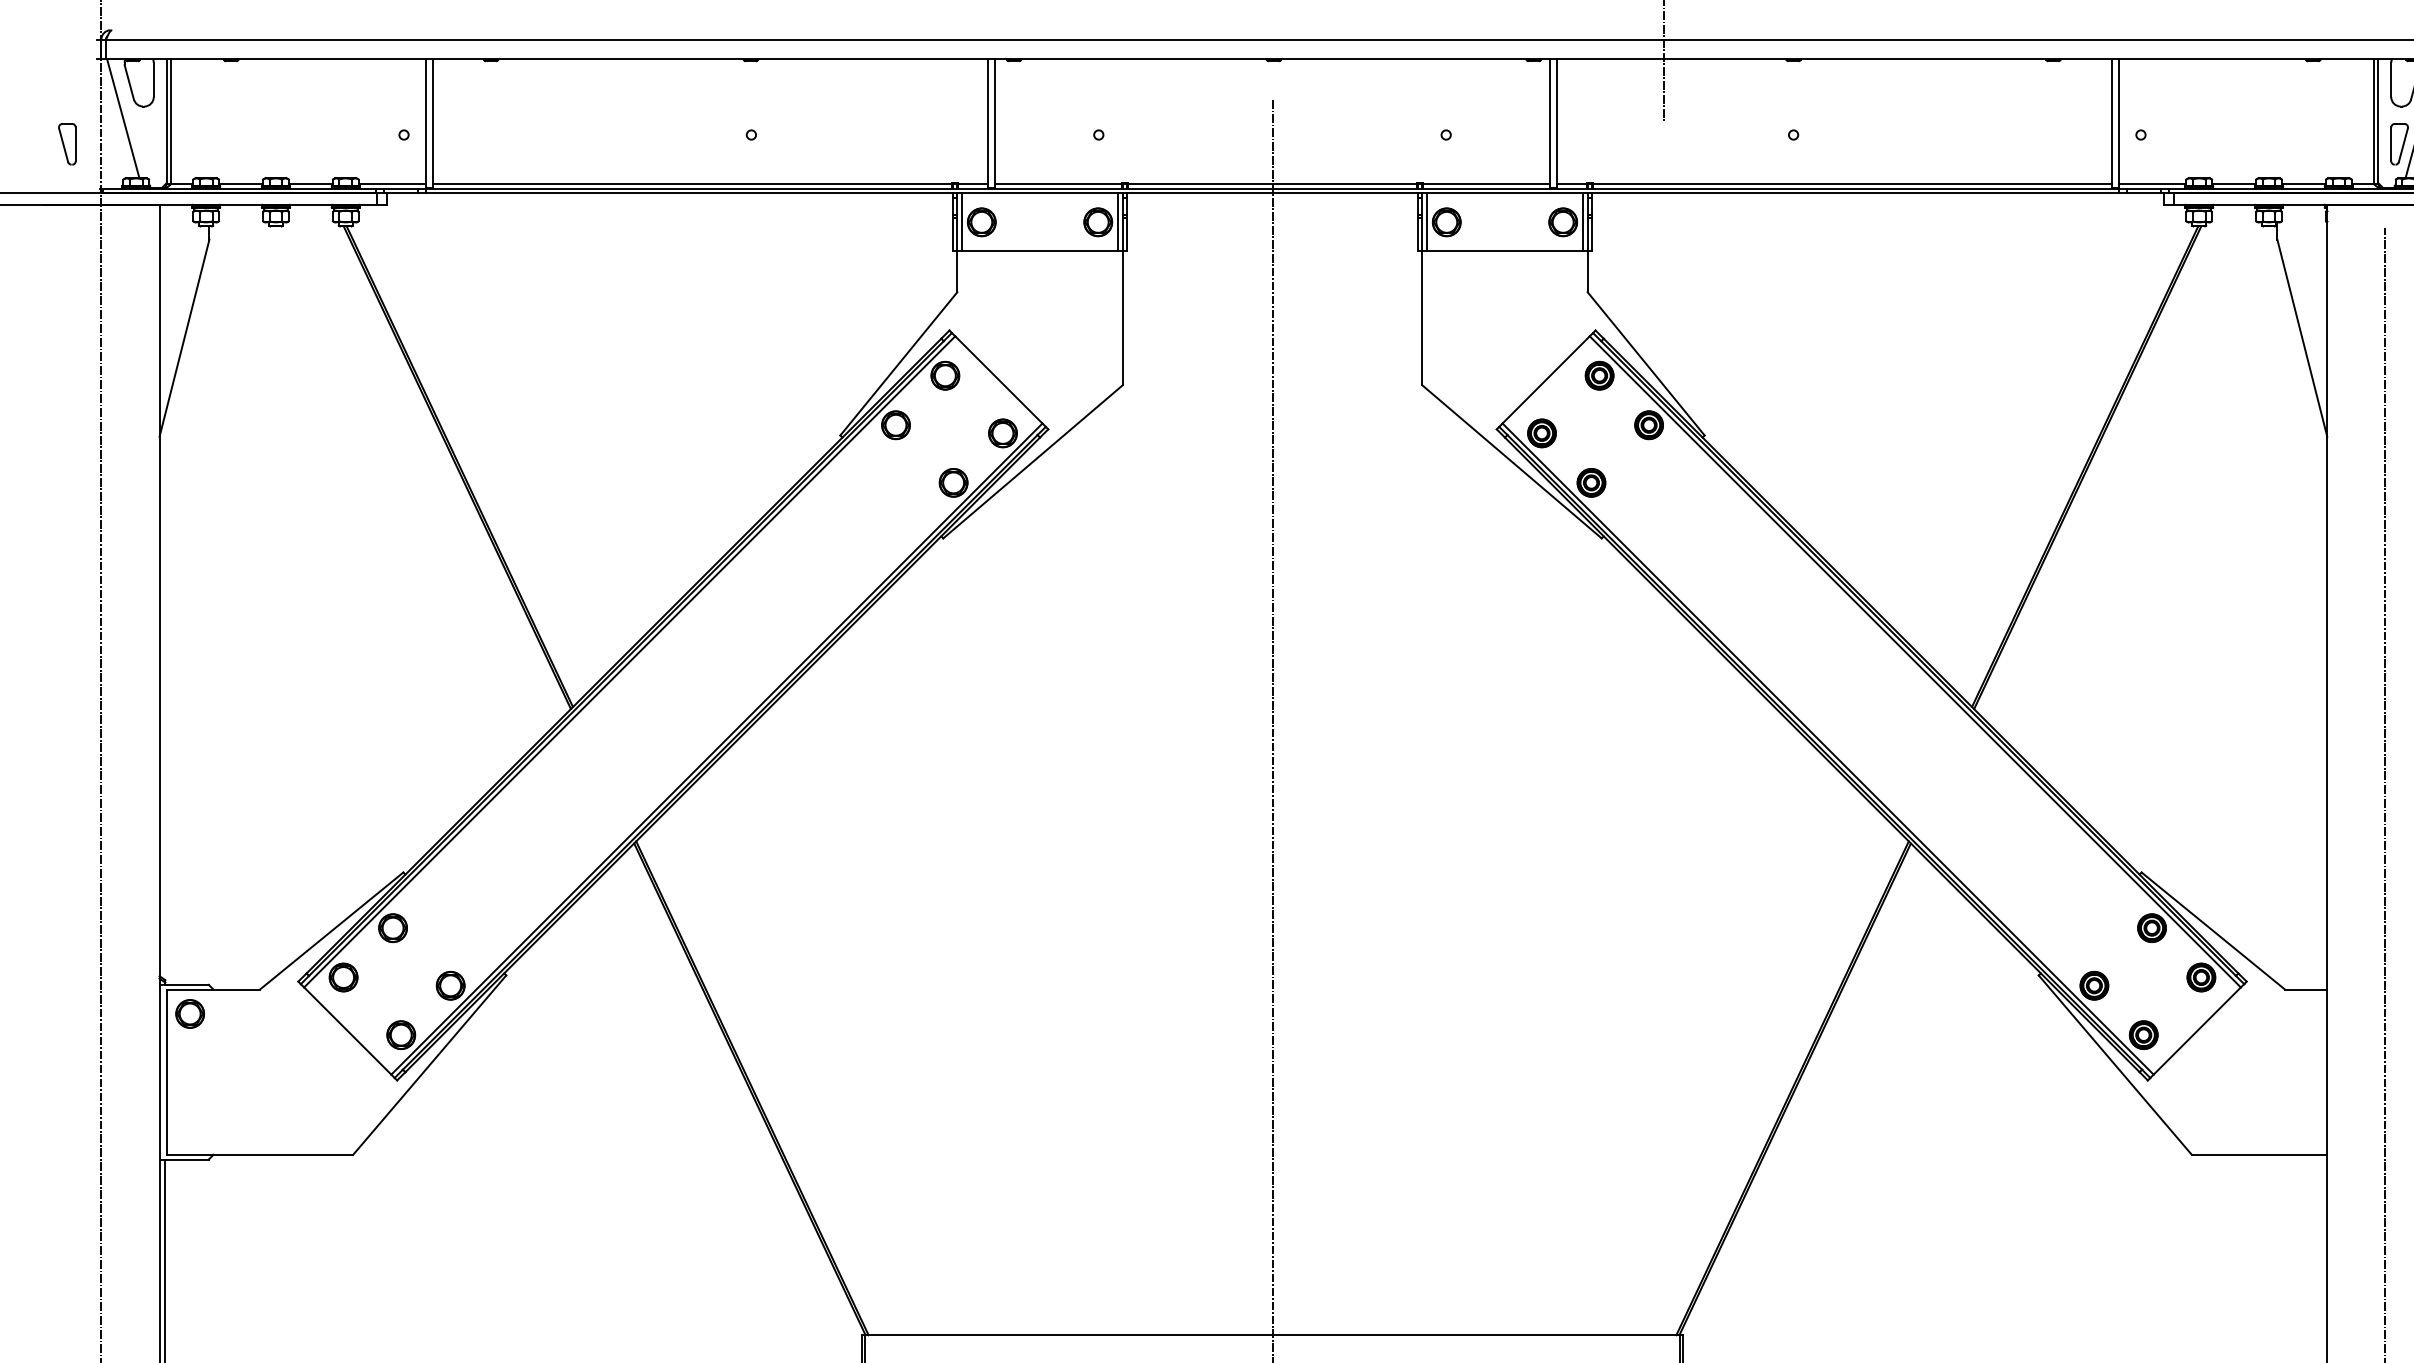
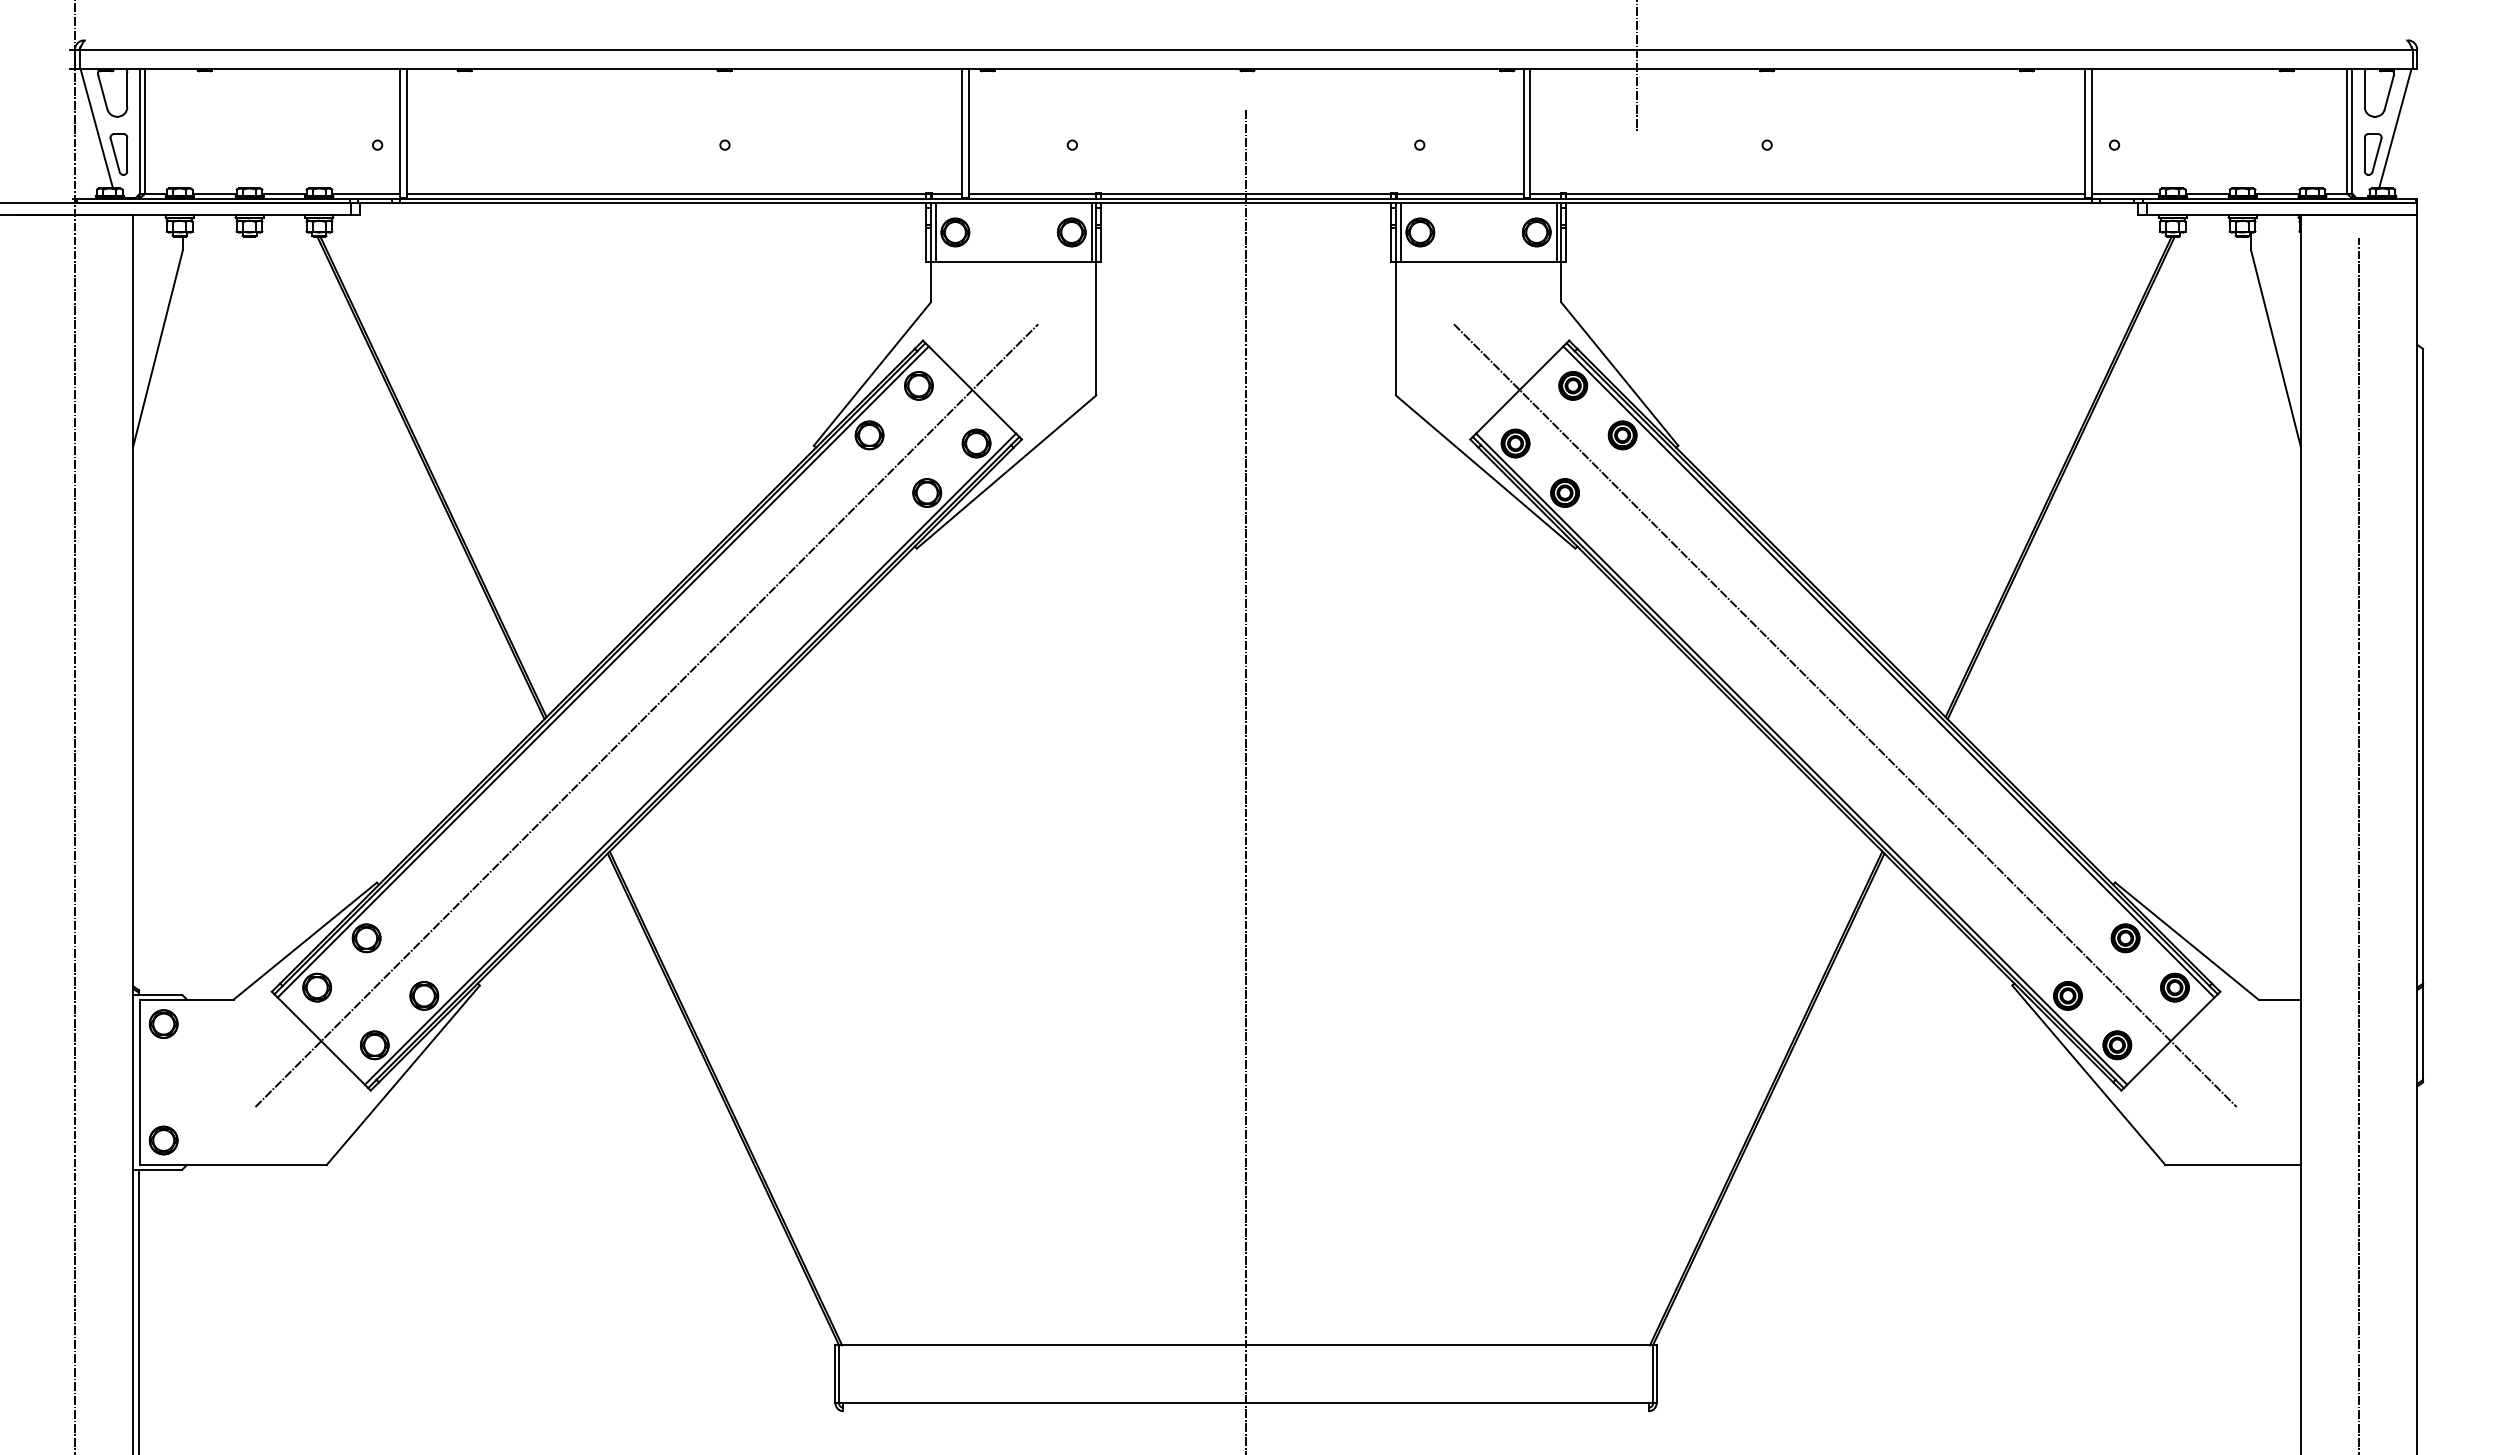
part: (66, 144) -> (118, 154), moved
line: (672, 705) -> (646, 715), added
line: (1870, 705) -> (1844, 715), added
part: (189, 1130) -> (163, 1140), added

